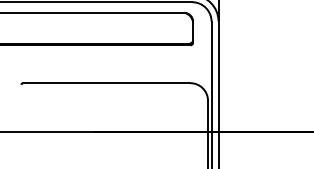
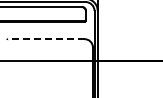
line: (104, 83) -> (45, 39), solid -> dashed

